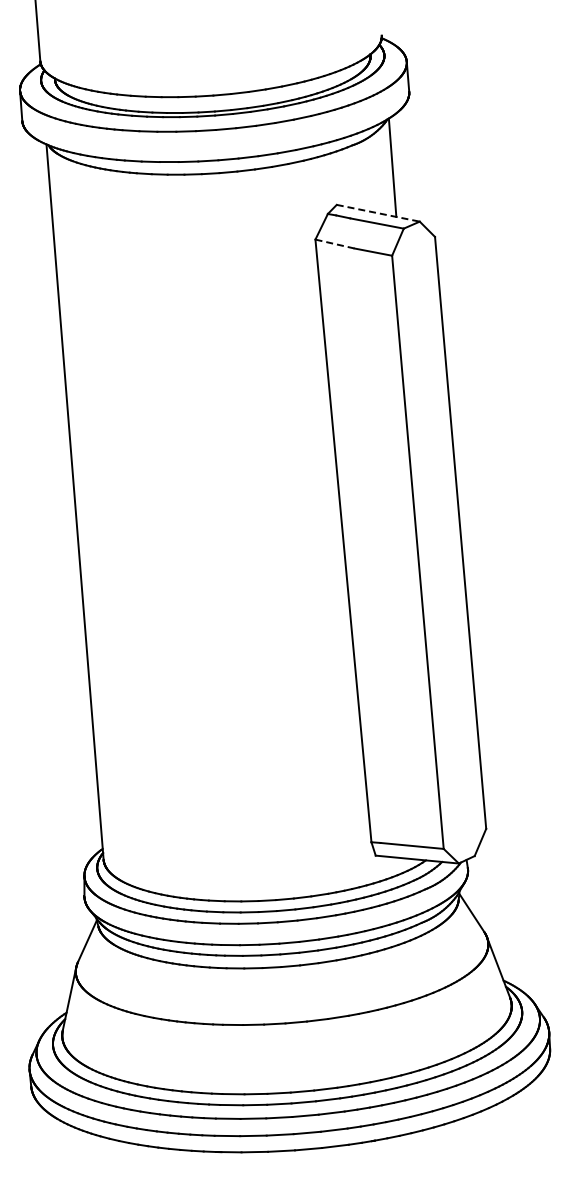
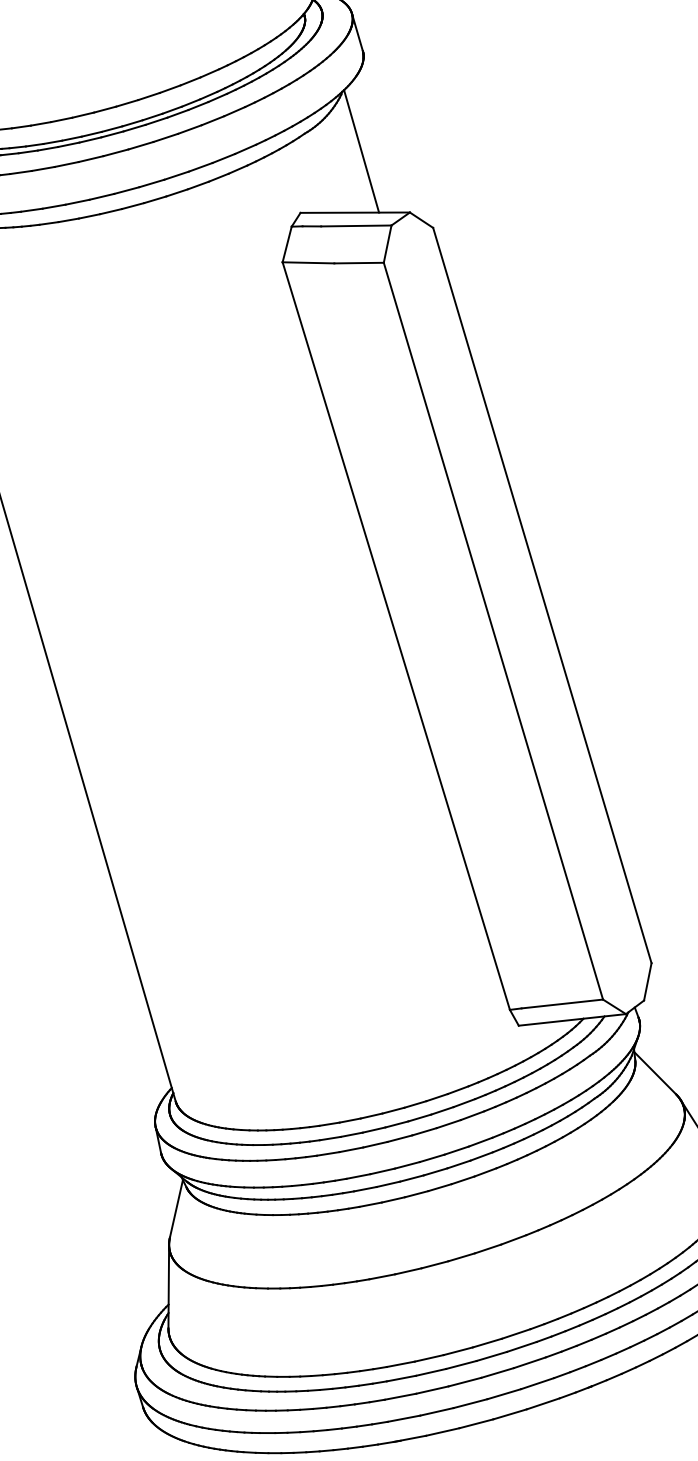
line: (378, 213) -> (355, 212), dashed -> solid
line: (334, 243) -> (307, 262), dashed -> solid

